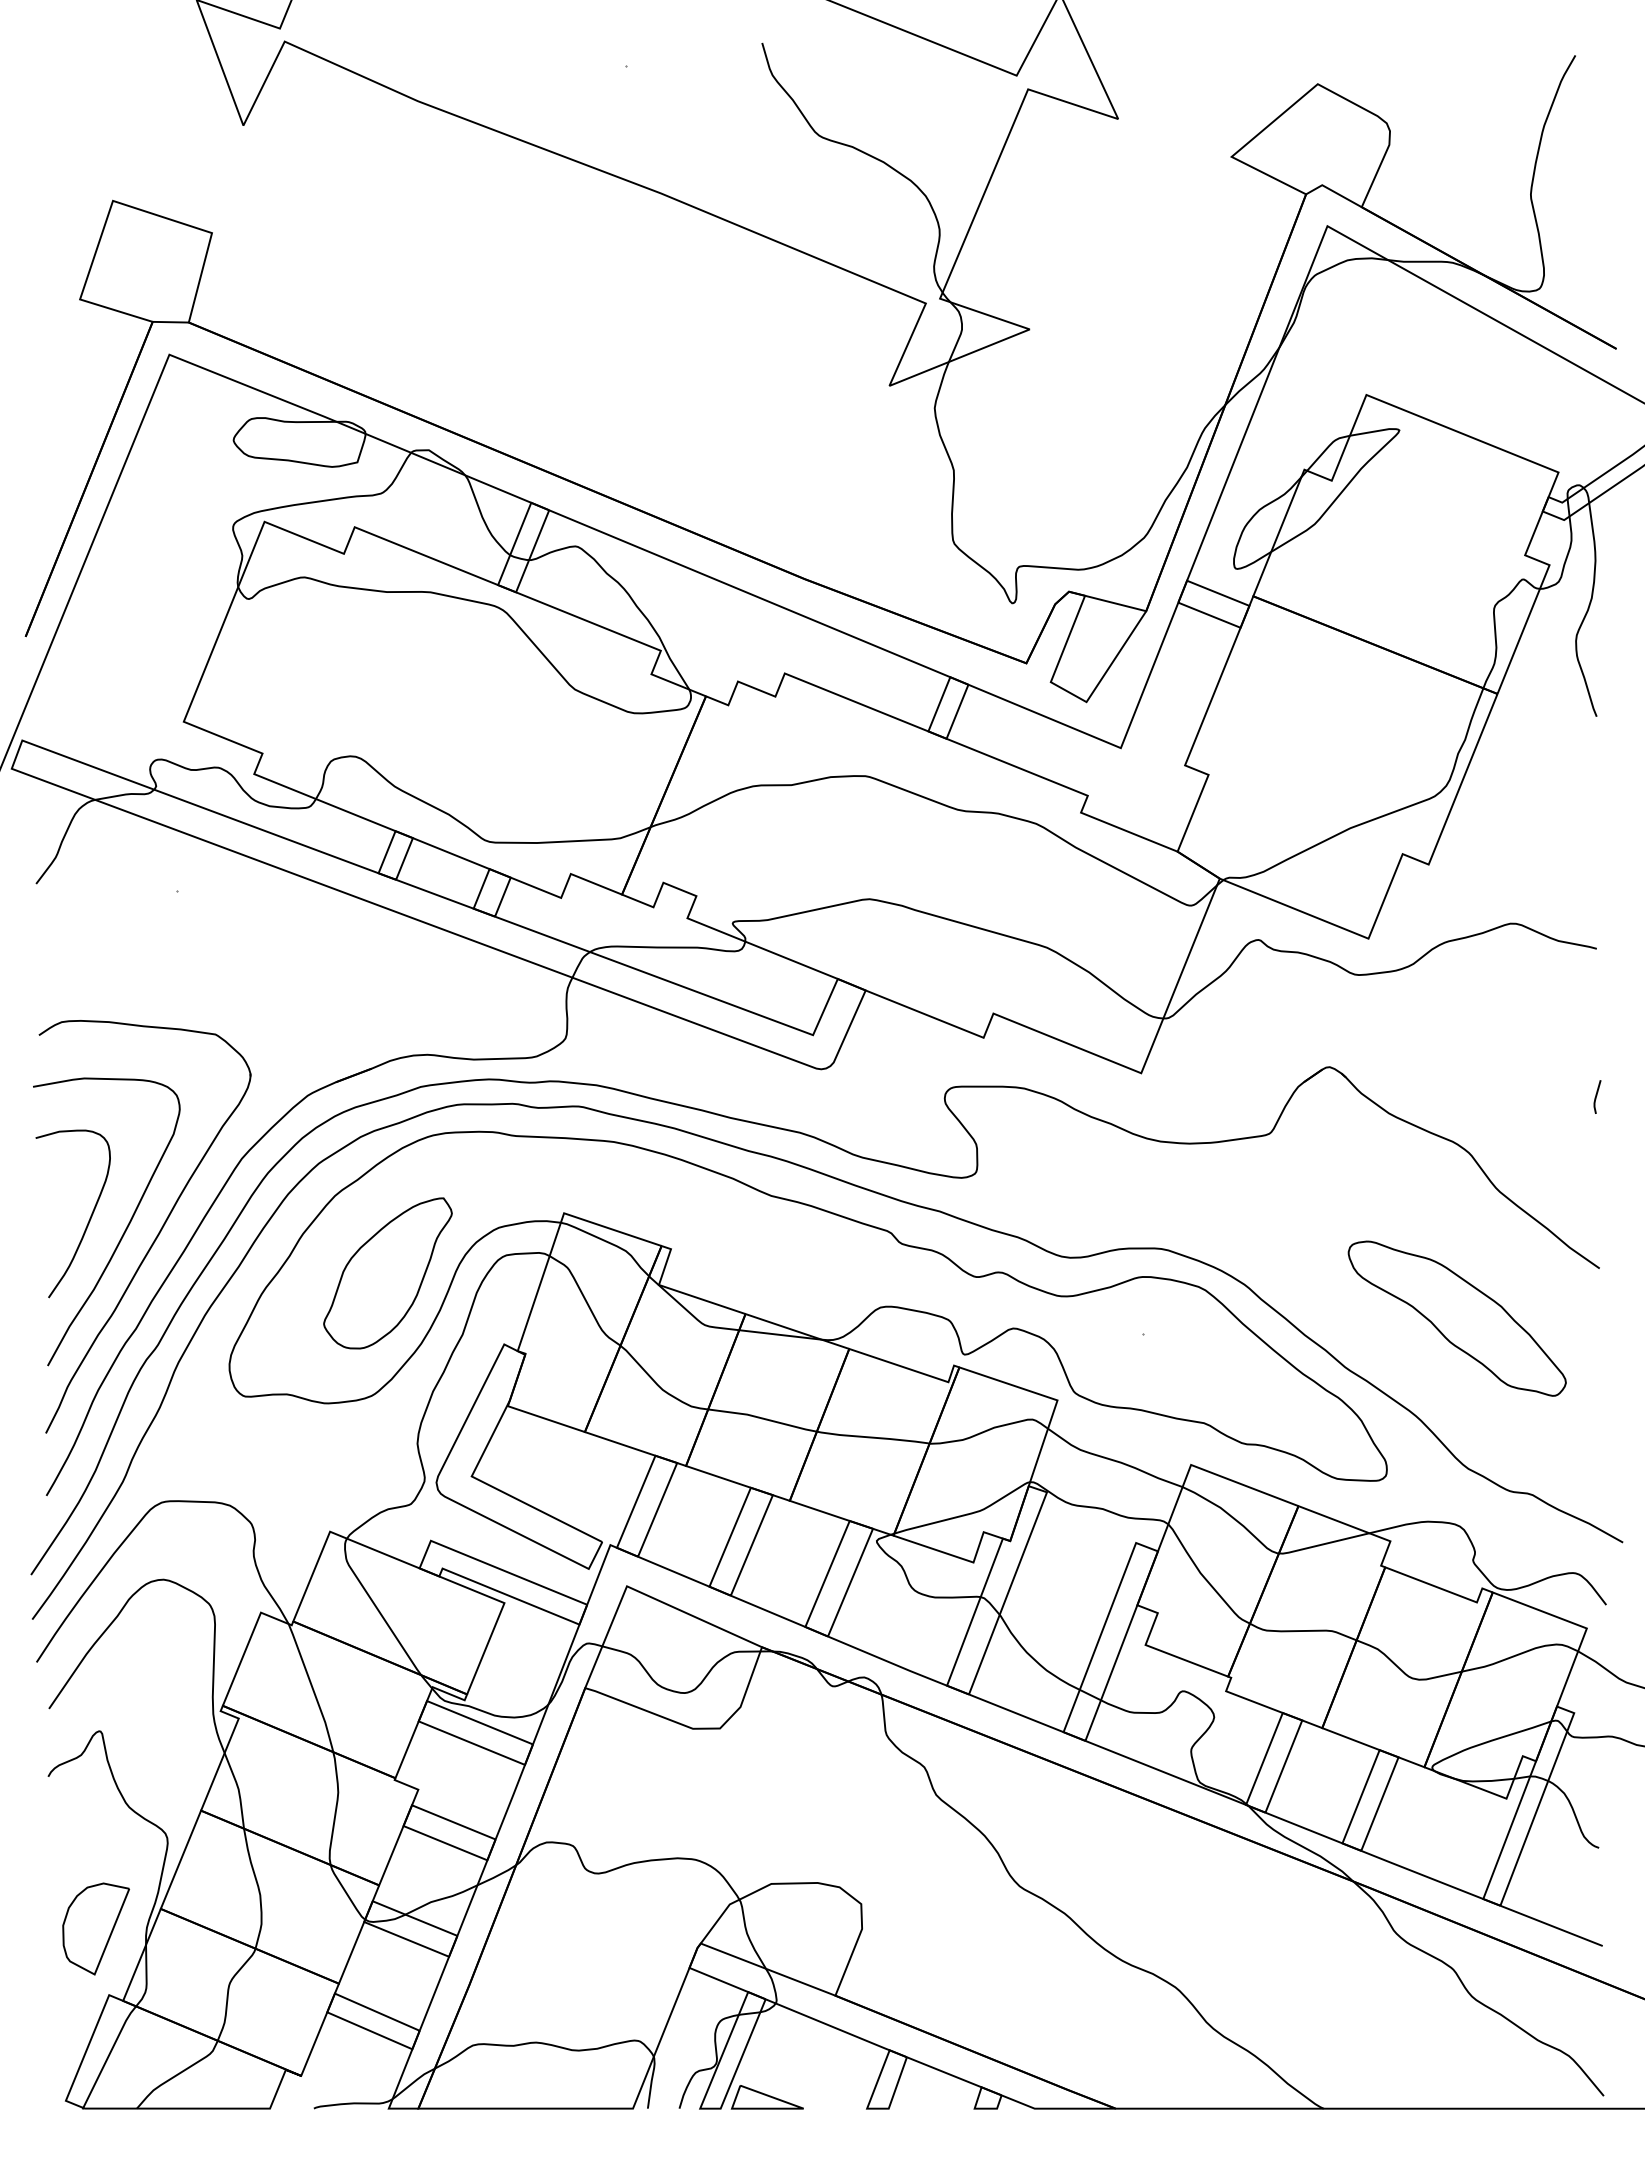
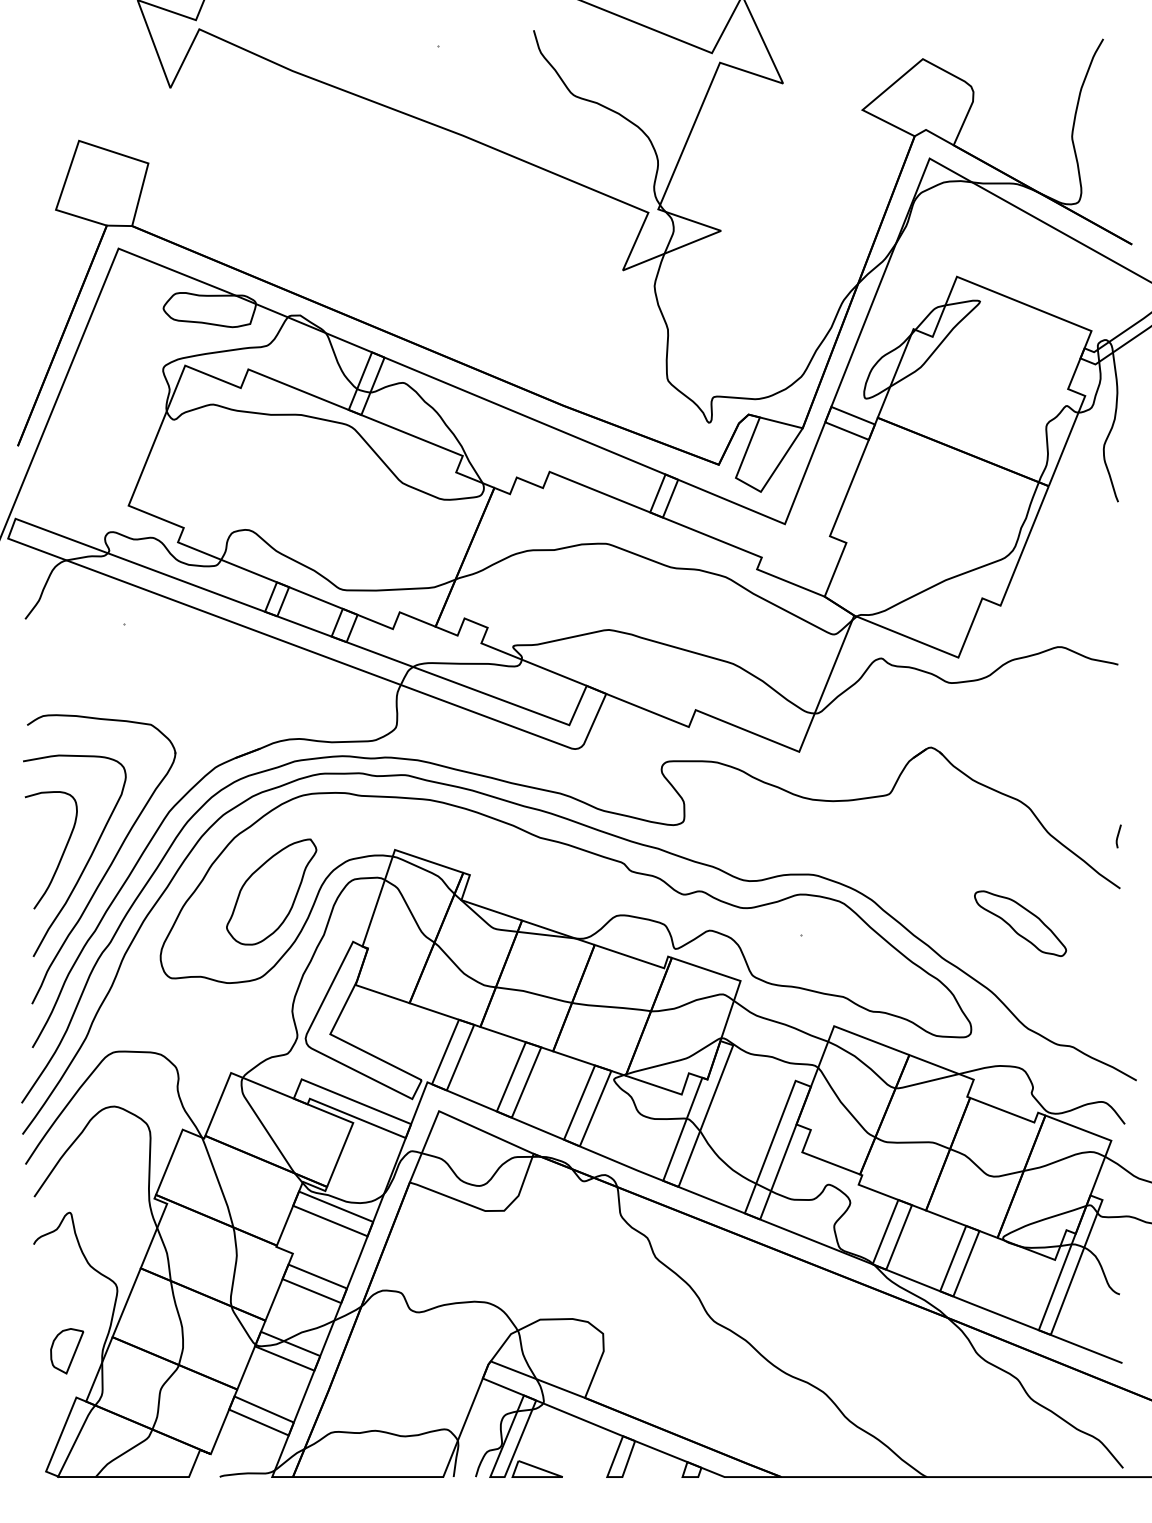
line: (1597, 1095) -> (1118, 835), moved
part: (1456, 1318) -> (1020, 923), size x0.6
part: (95, 1928) -> (66, 1350), size x0.7

